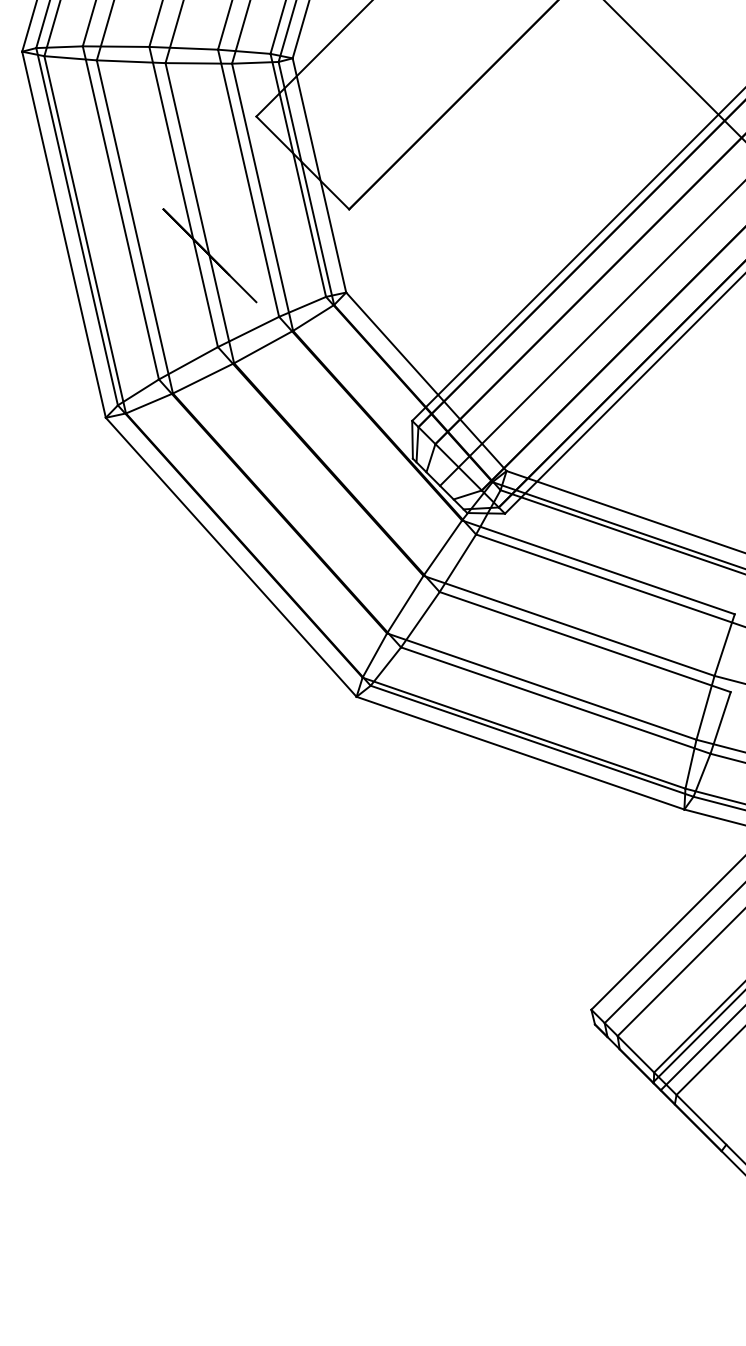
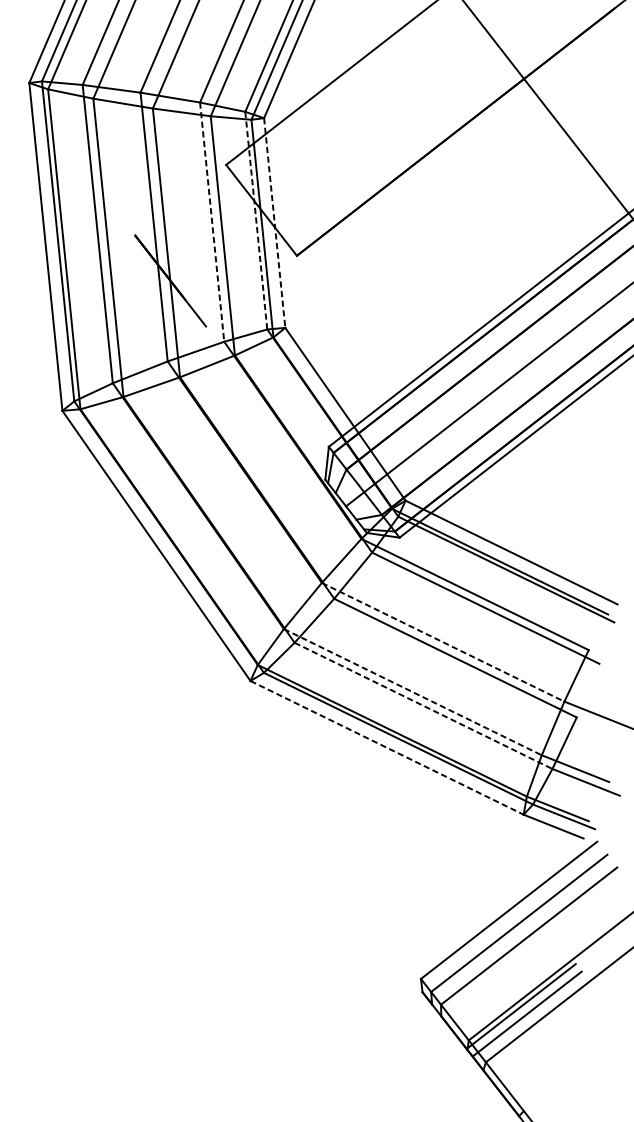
line: (298, 175) -> (256, 220), solid -> dashed
line: (319, 175) -> (274, 223), solid -> dashed
line: (248, 183) -> (212, 222), solid -> dashed
line: (569, 625) -> (443, 641), solid -> dashed
line: (541, 686) -> (412, 692), solid -> dashed
line: (555, 700) -> (423, 705), solid -> dashed
line: (520, 753) -> (387, 748), solid -> dashed

